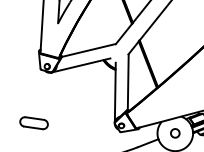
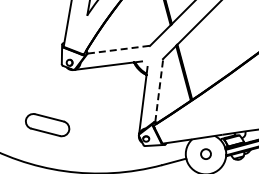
line: (87, 50) -> (117, 49), solid -> dashed
line: (128, 82) -> (159, 90), solid -> dashed
part: (33, 122) -> (47, 124), size x1.4

